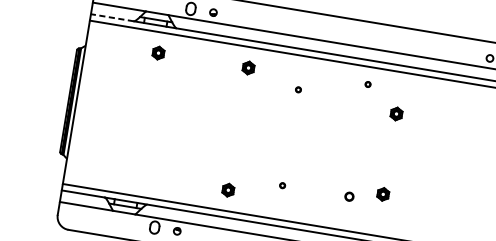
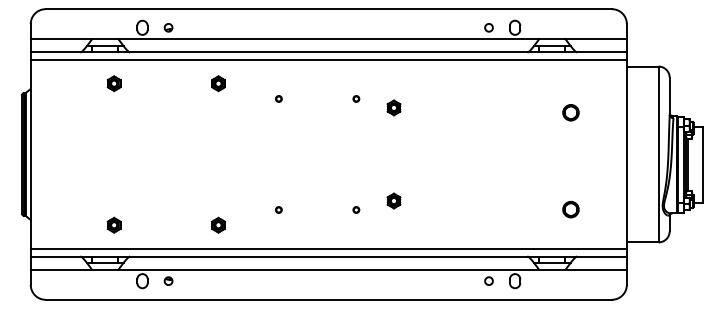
line: (112, 17) -> (55, 52), dashed -> solid
part: (368, 84) -> (356, 98), moved
part: (137, 174) -> (113, 224), added
part: (349, 196) -> (356, 209), size x0.62

